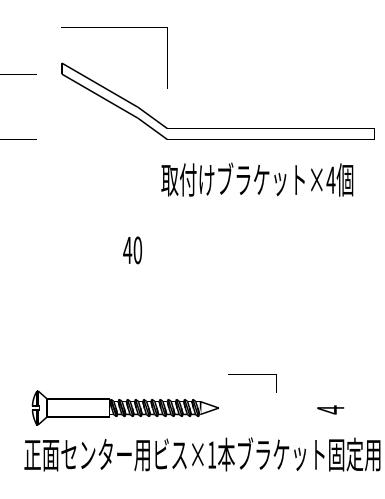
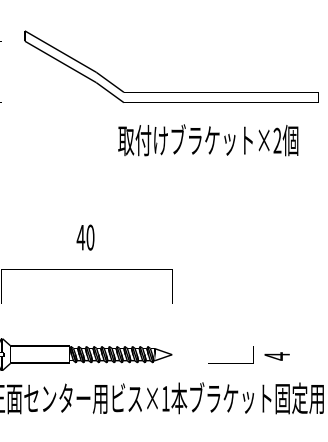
text: (330, 179) -> (277, 140), ×4 -> ×2
text: (132, 250) -> (85, 237), moved
part: (252, 374) -> (230, 345), moved

